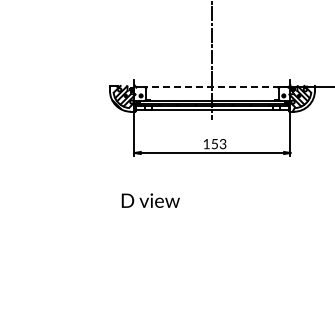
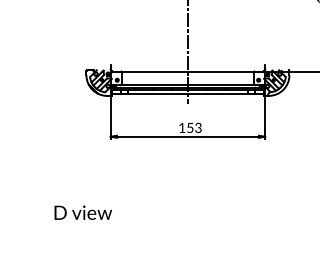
line: (211, 87) -> (186, 71), dashed -> solid
text: (150, 200) -> (82, 212), moved

